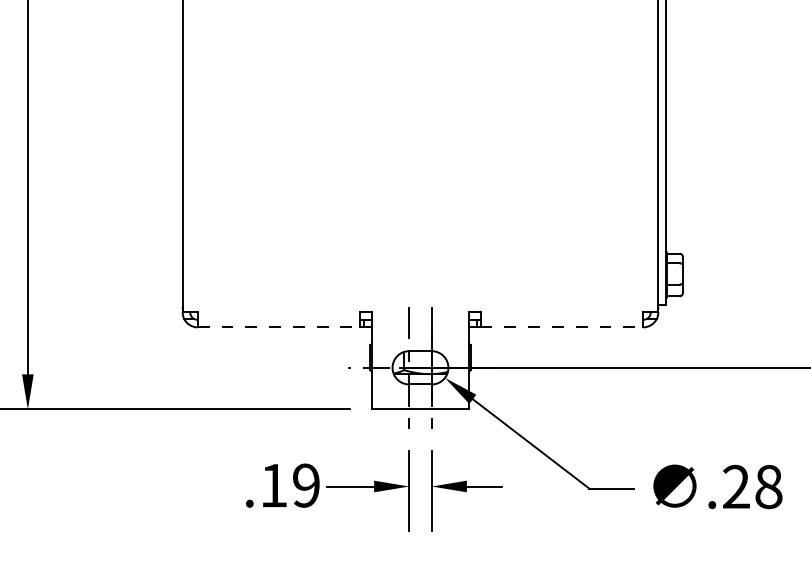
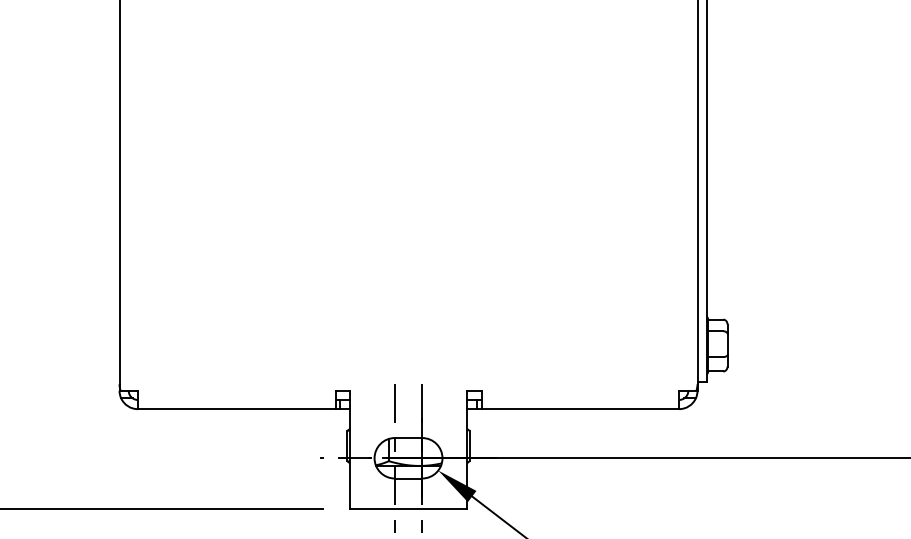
line: (279, 327) -> (237, 409), dashed -> solid
line: (562, 327) -> (581, 409), dashed -> solid

